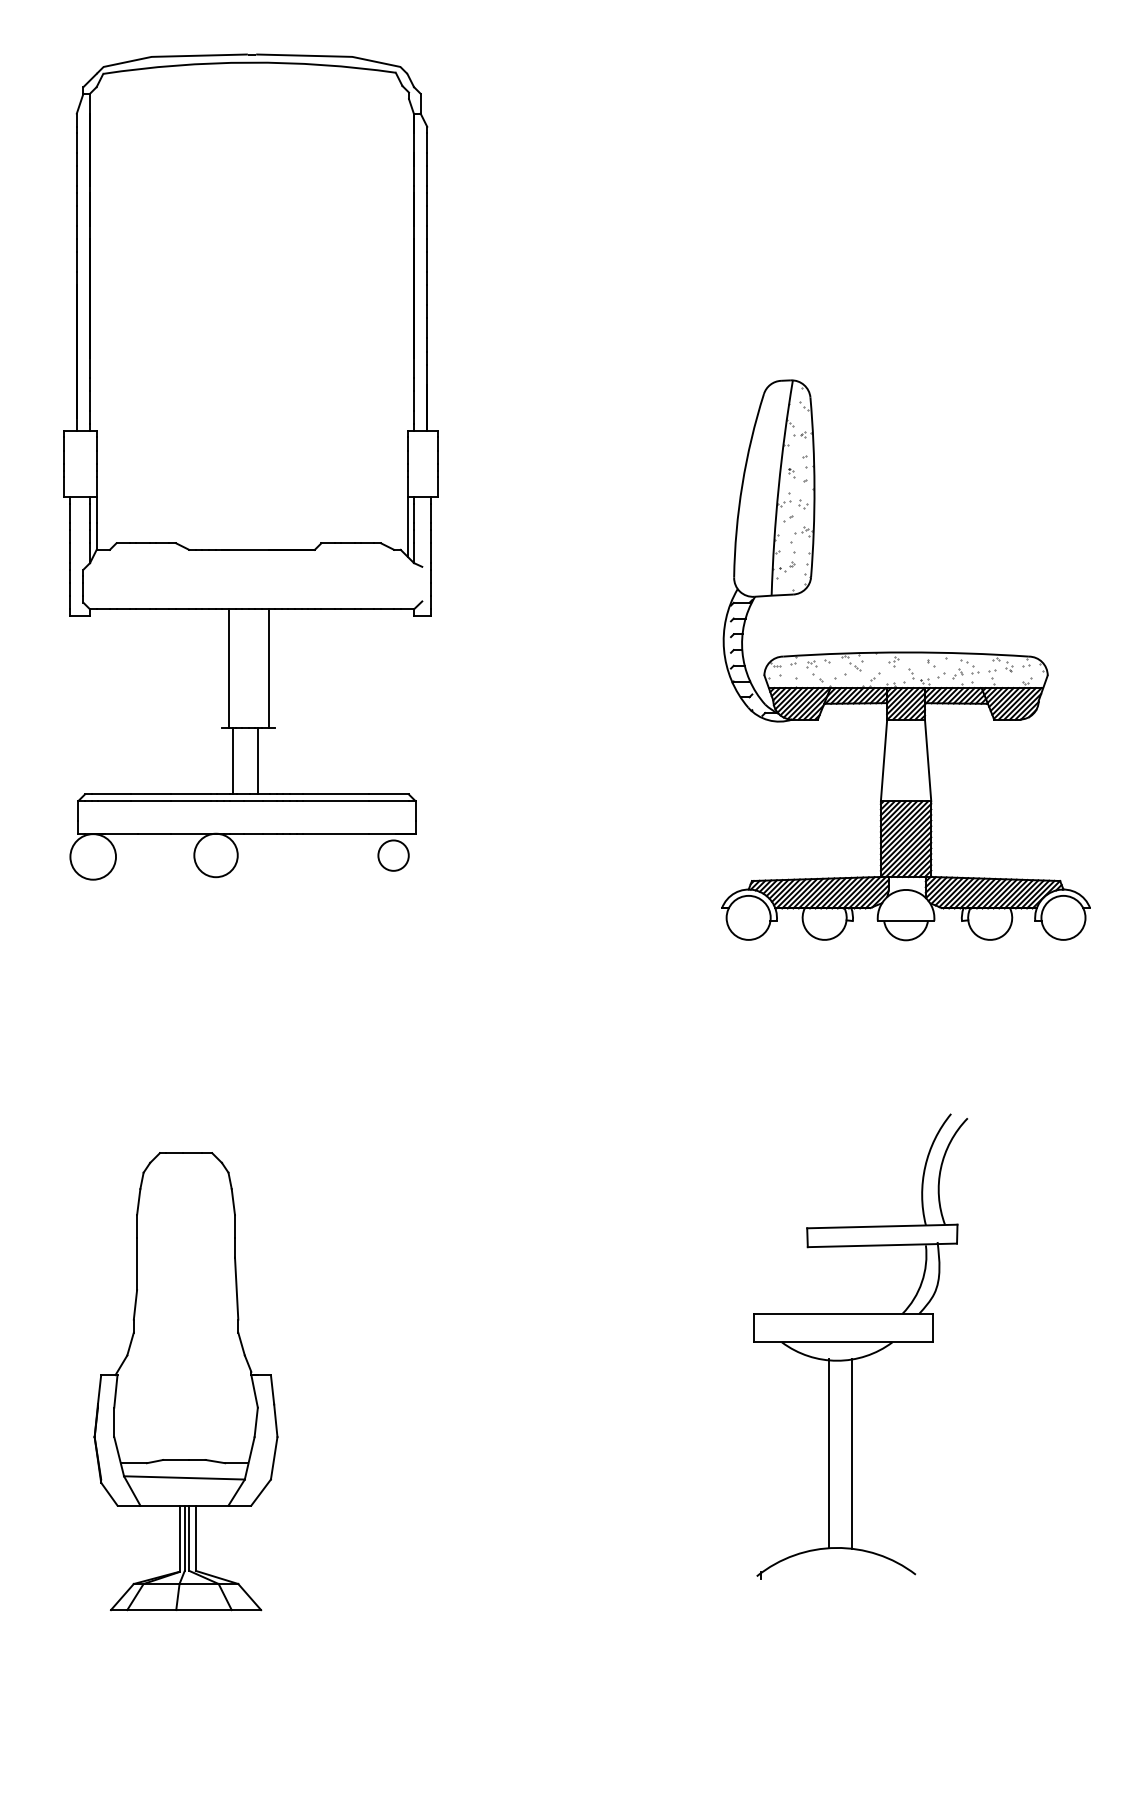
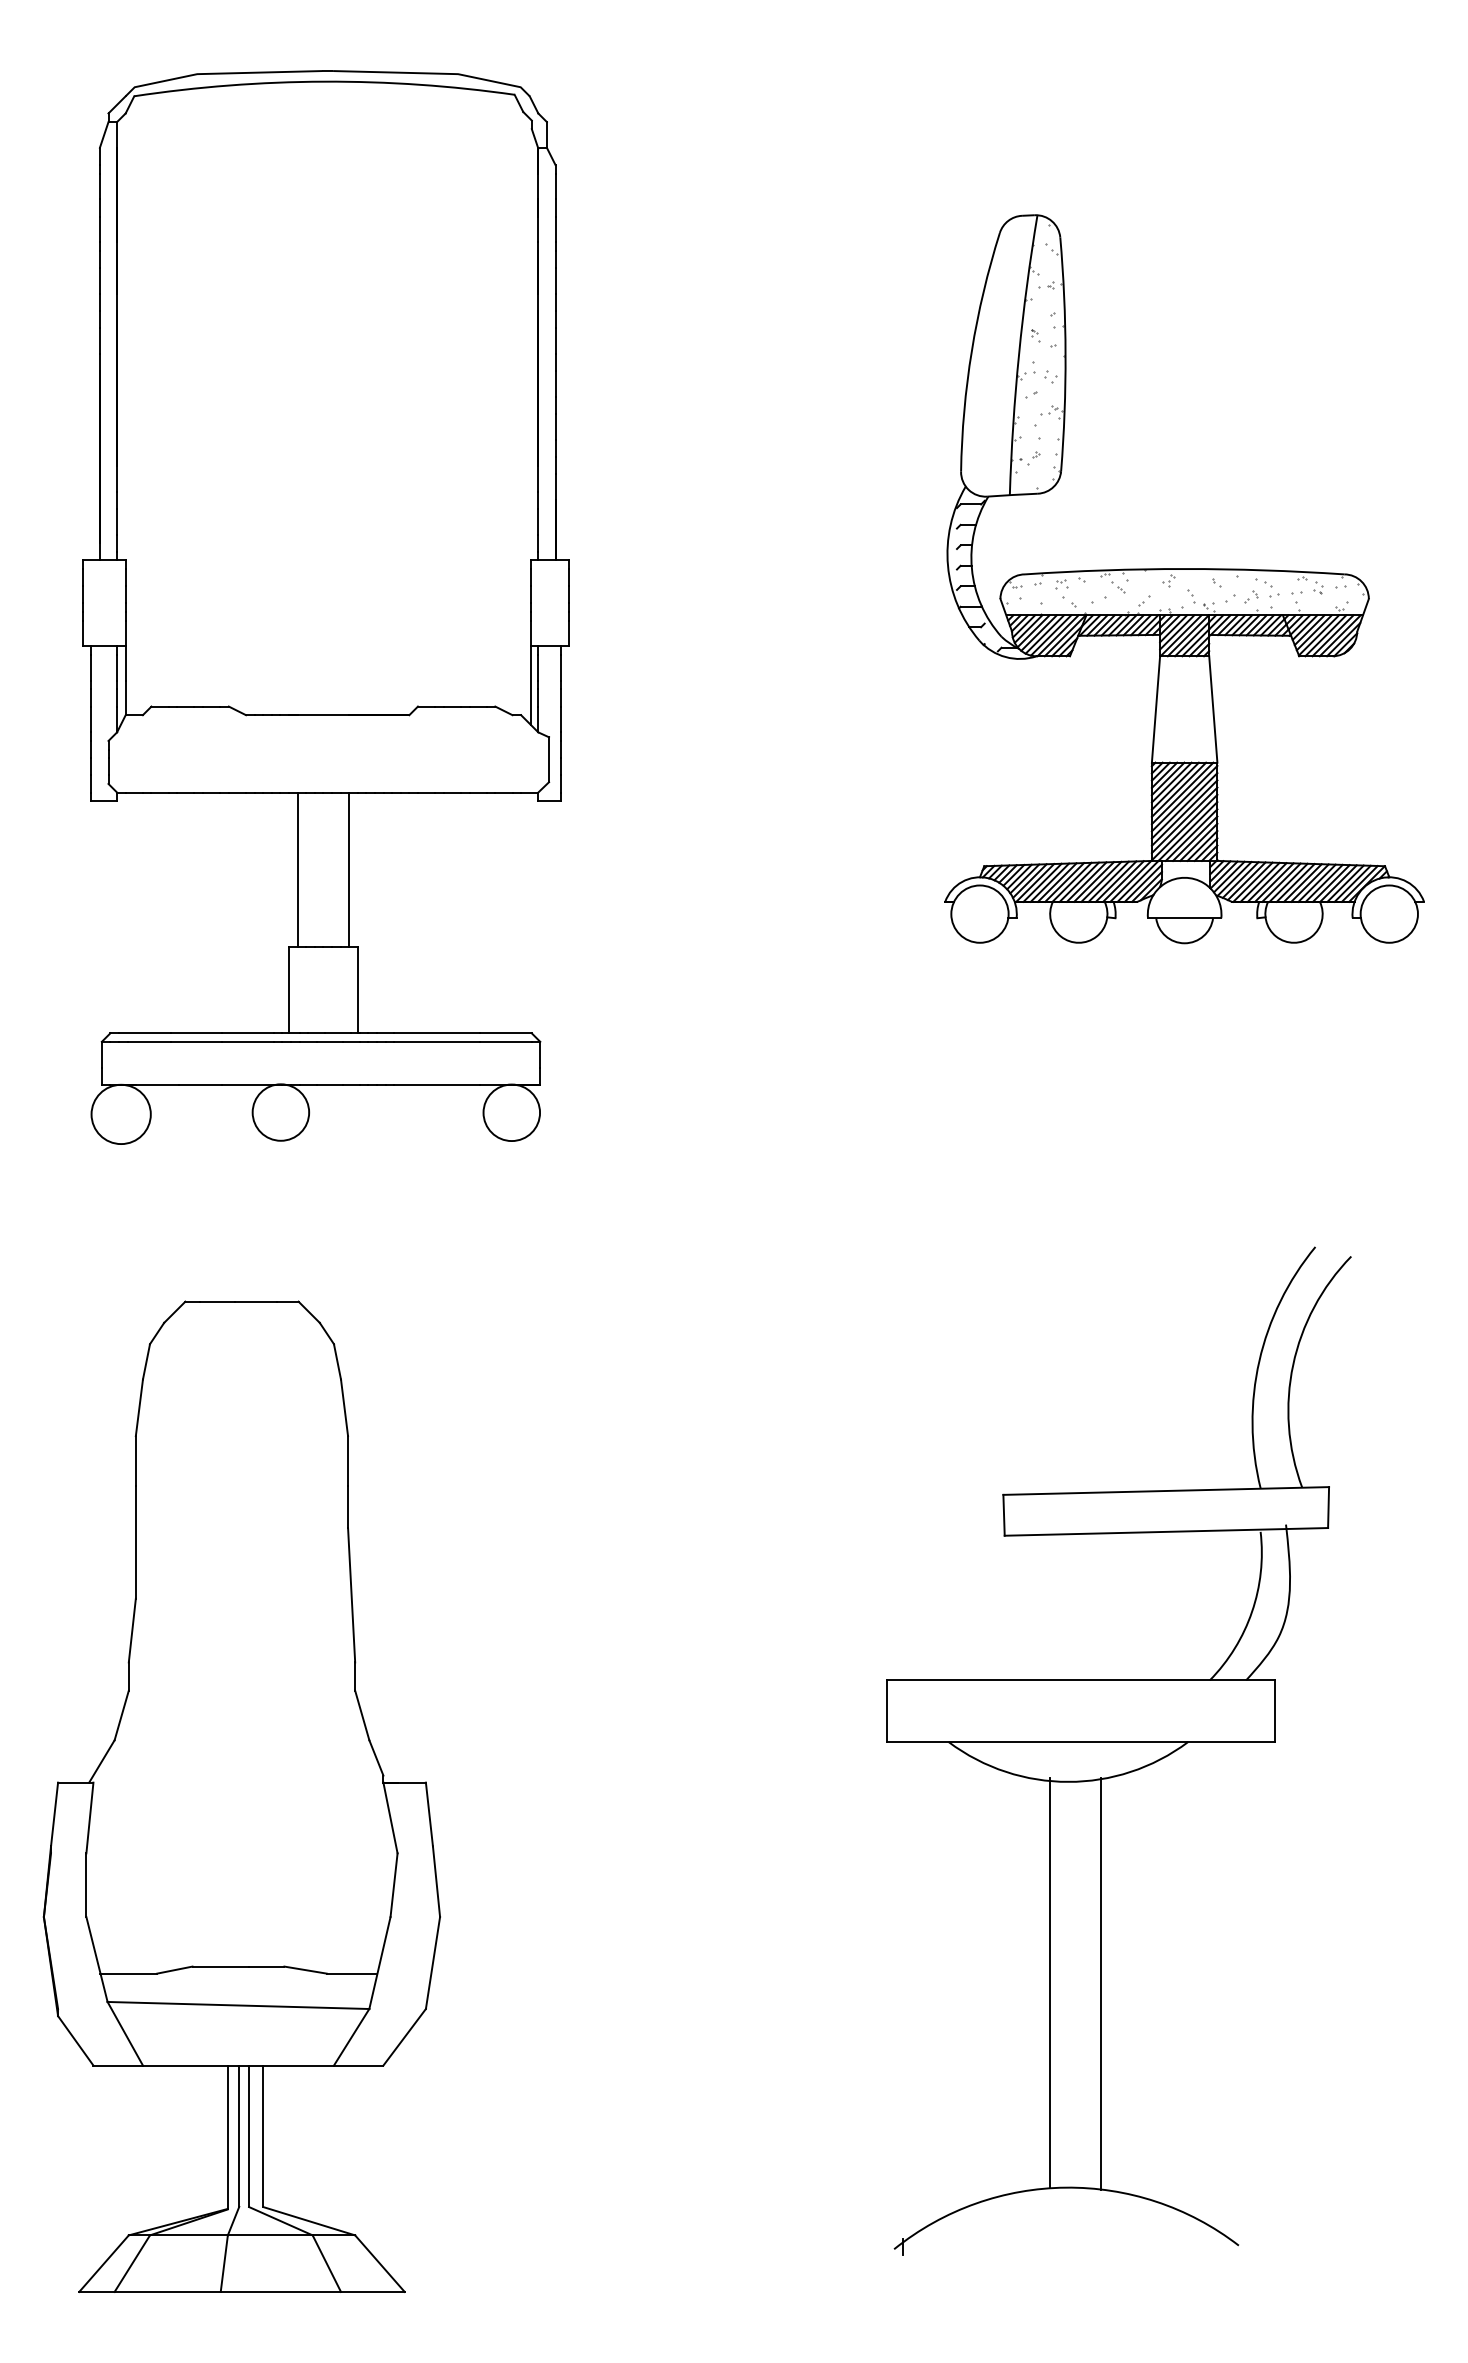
line: (422, 583) -> (549, 758), added
part: (905, 660) -> (1183, 579), moved
line: (233, 761) -> (358, 990), moved
line: (258, 761) -> (289, 990), moved
circle: (393, 855) -> (511, 1112), size x1.43
part: (860, 1346) -> (1118, 1751), size x1.67
part: (185, 1381) -> (241, 1796), size x1.67

